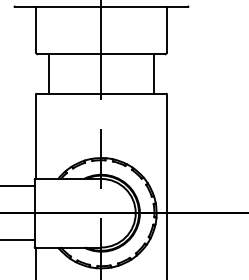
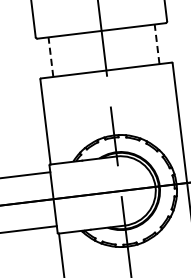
line: (48, 74) -> (50, 57), solid -> dashed
line: (154, 74) -> (157, 44), solid -> dashed

